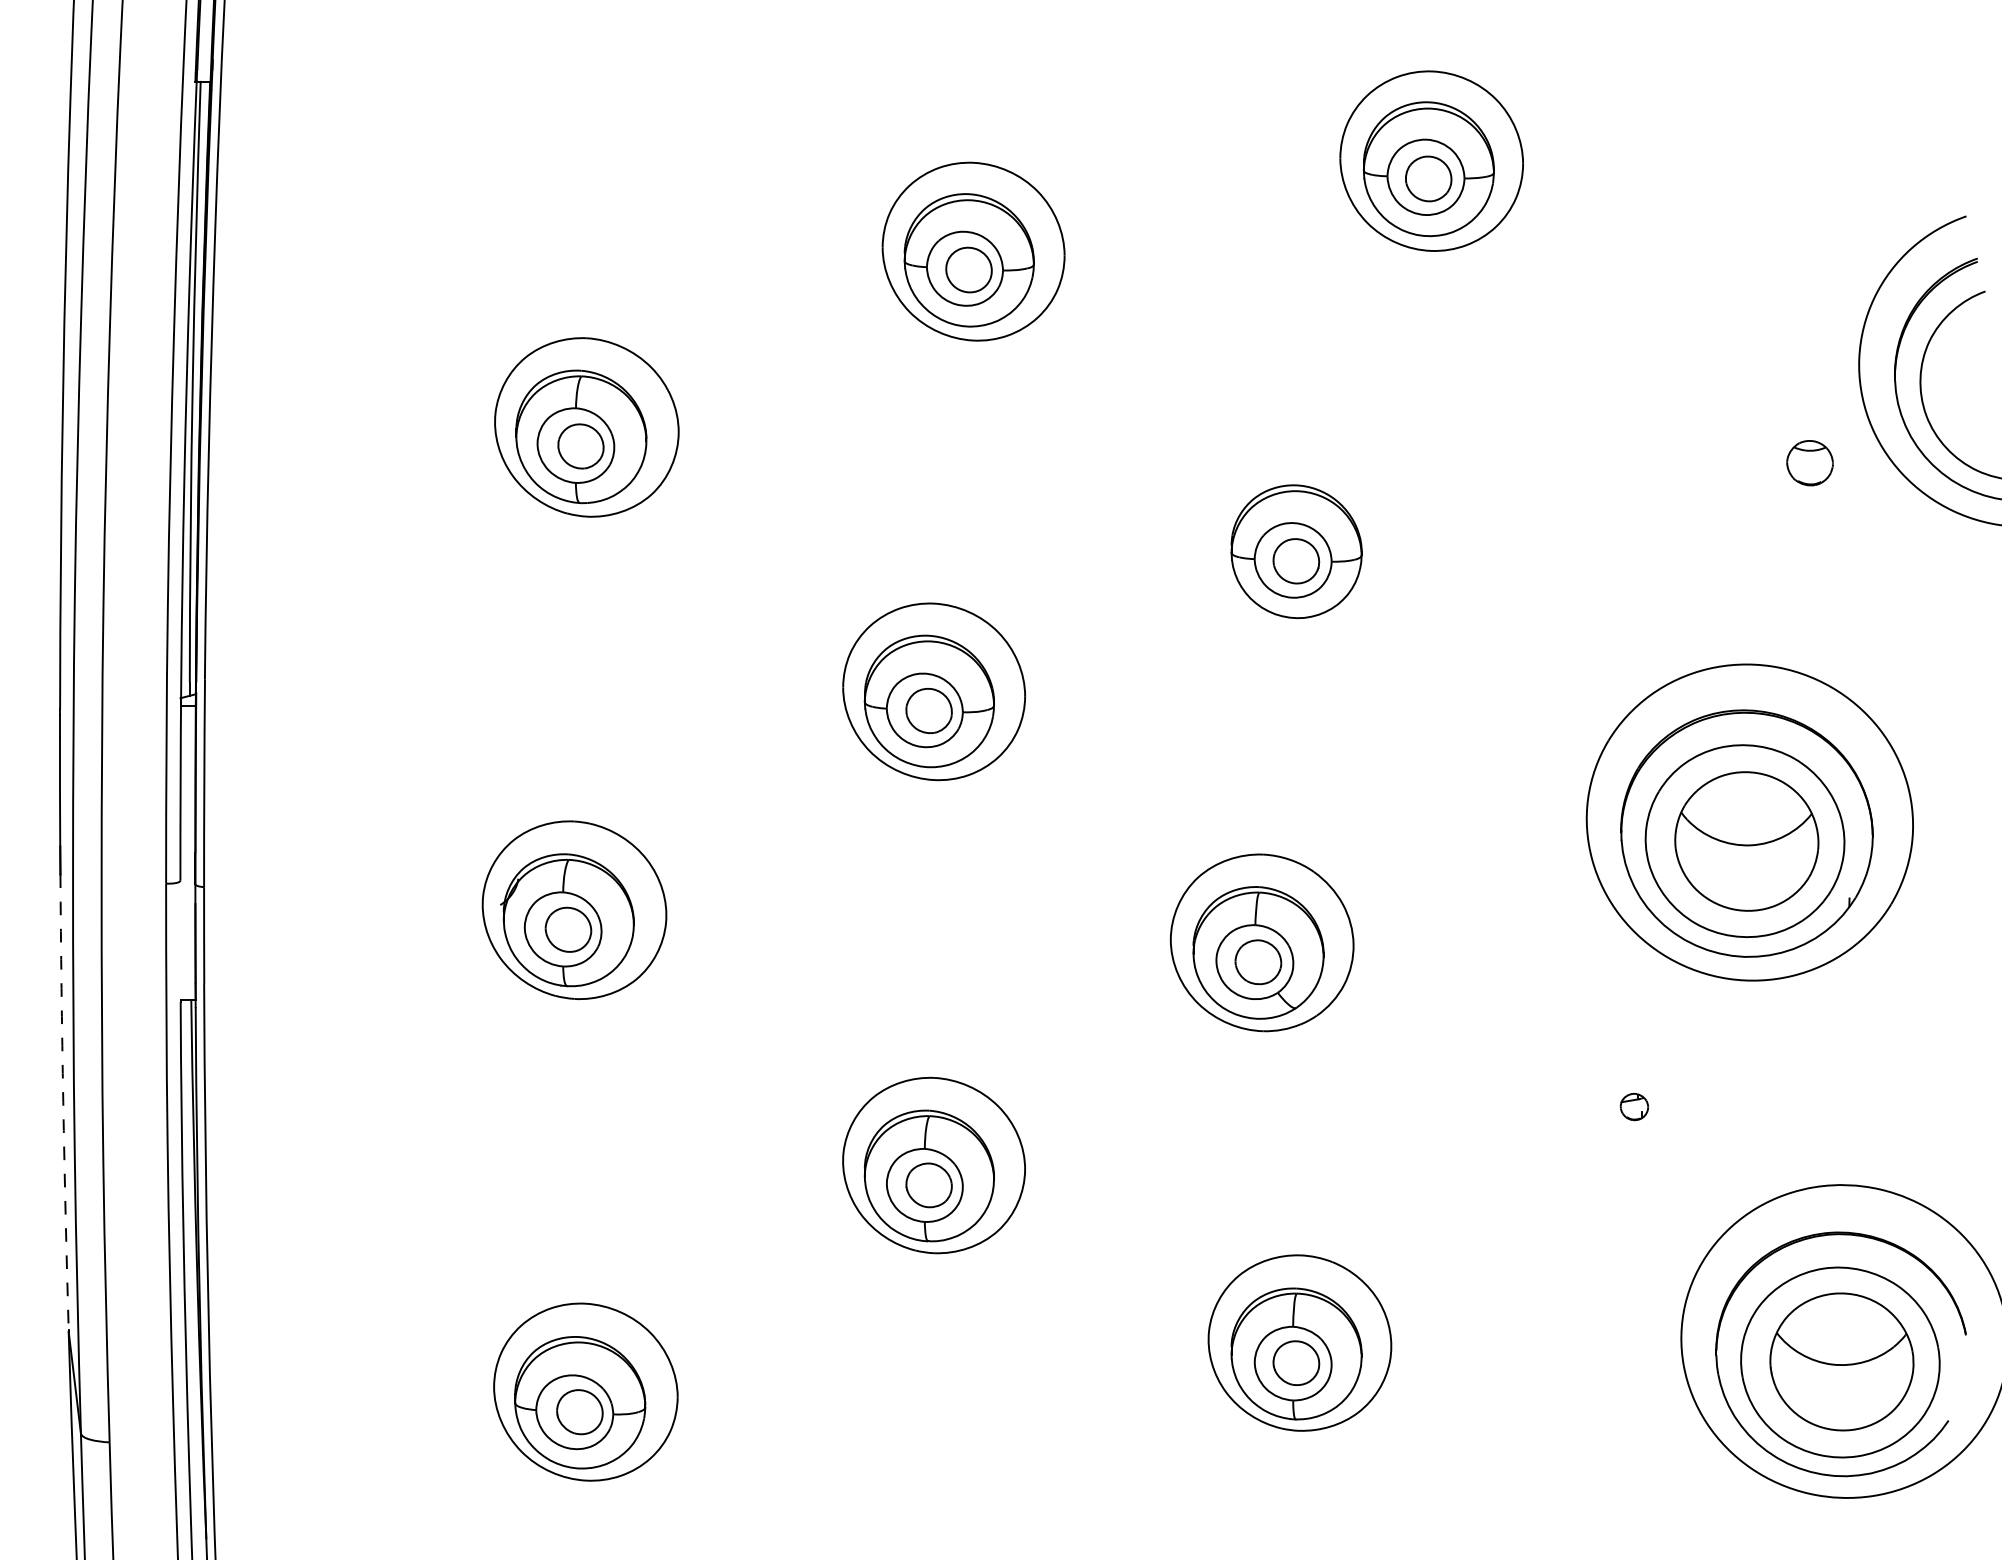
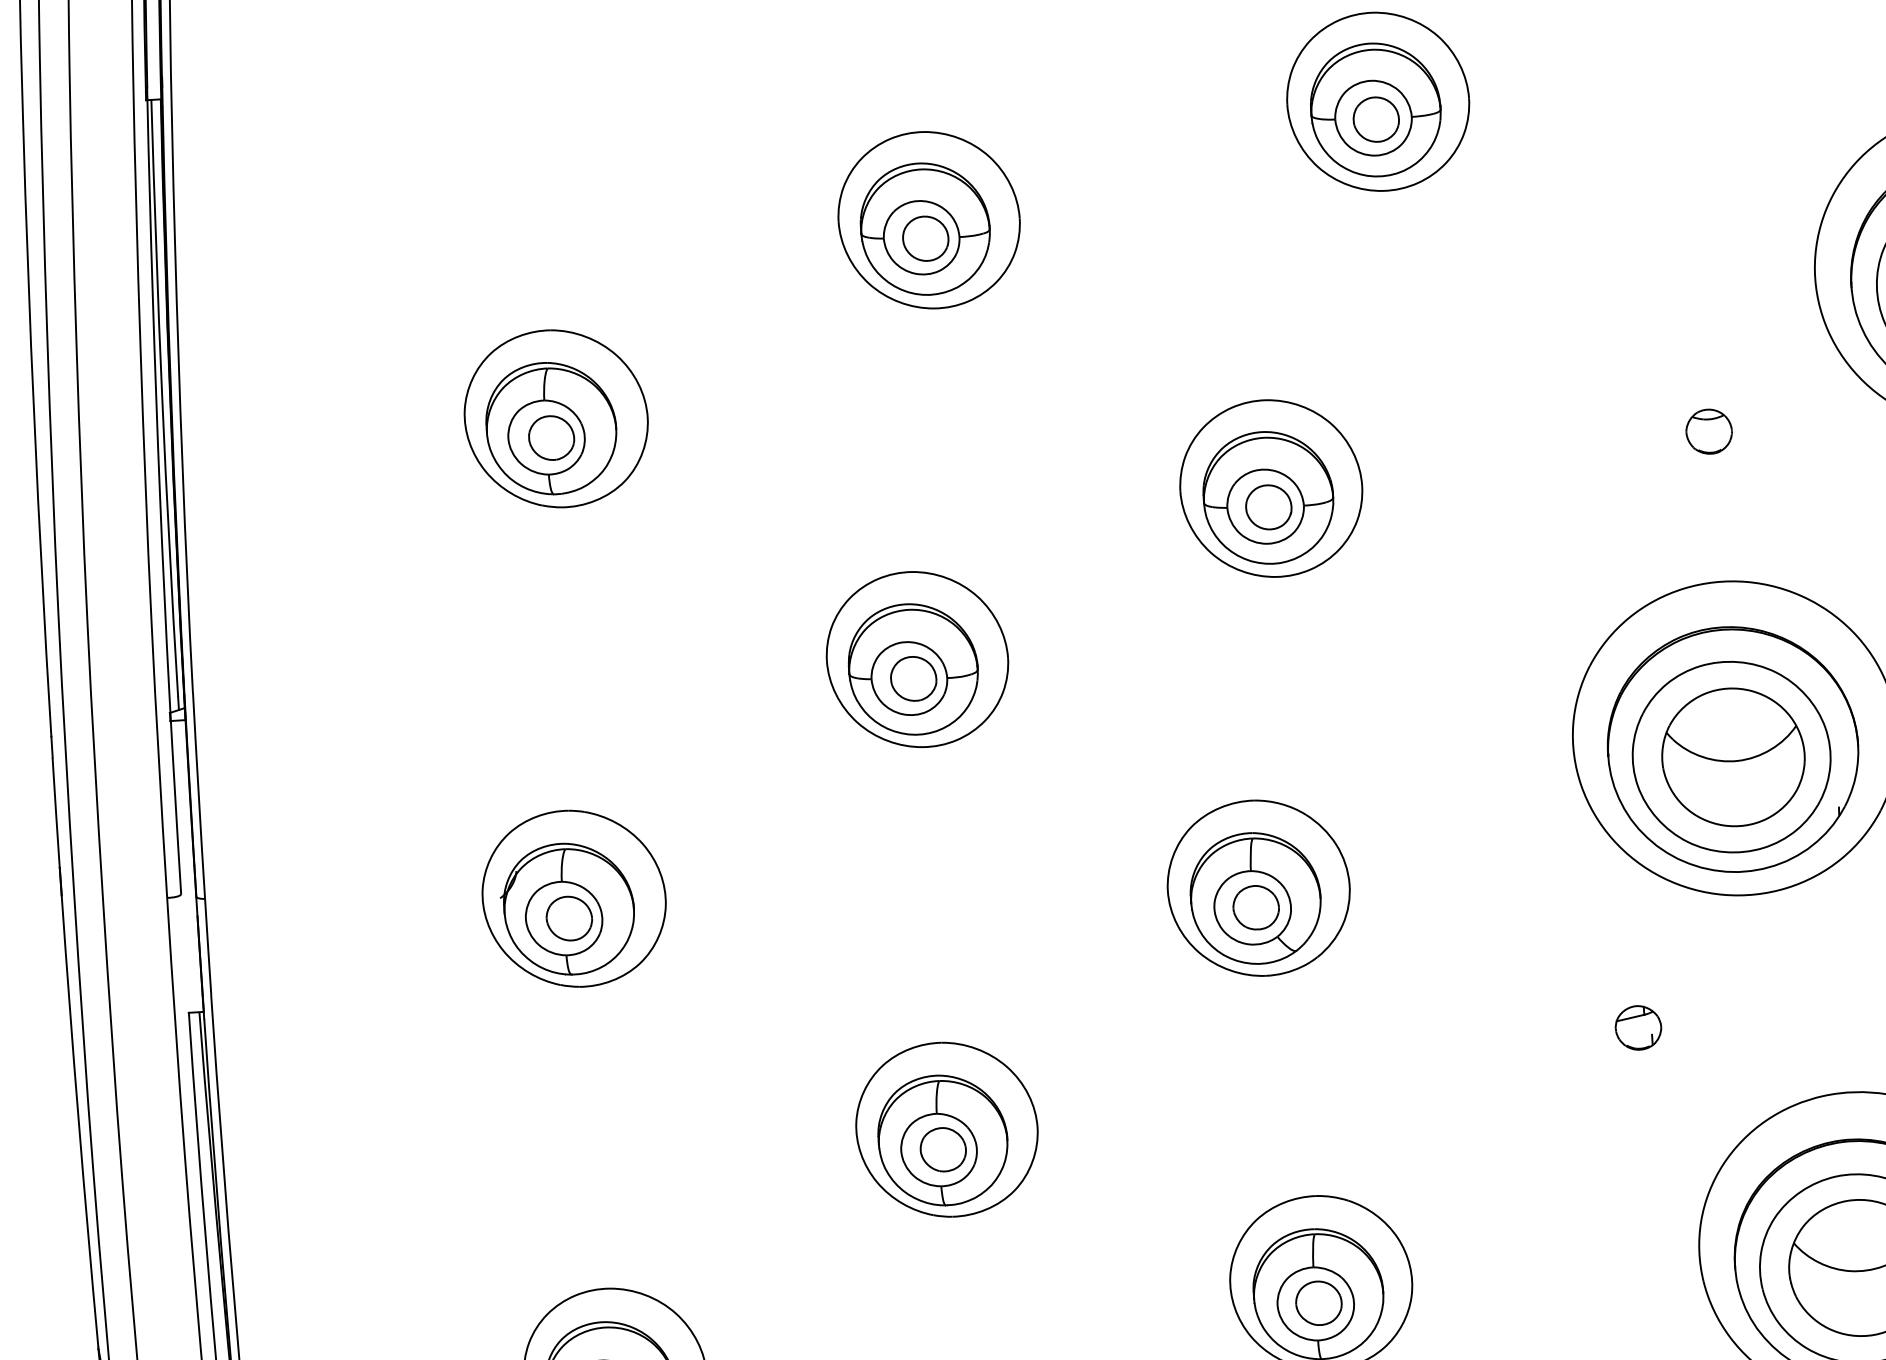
part: (1809, 463) -> (1708, 432), moved
part: (1299, 542) -> (1270, 488), added
arc: (63, 1102) -> (78, 1121), dashed -> solid
part: (1634, 1106) -> (1638, 1027), size x1.67

